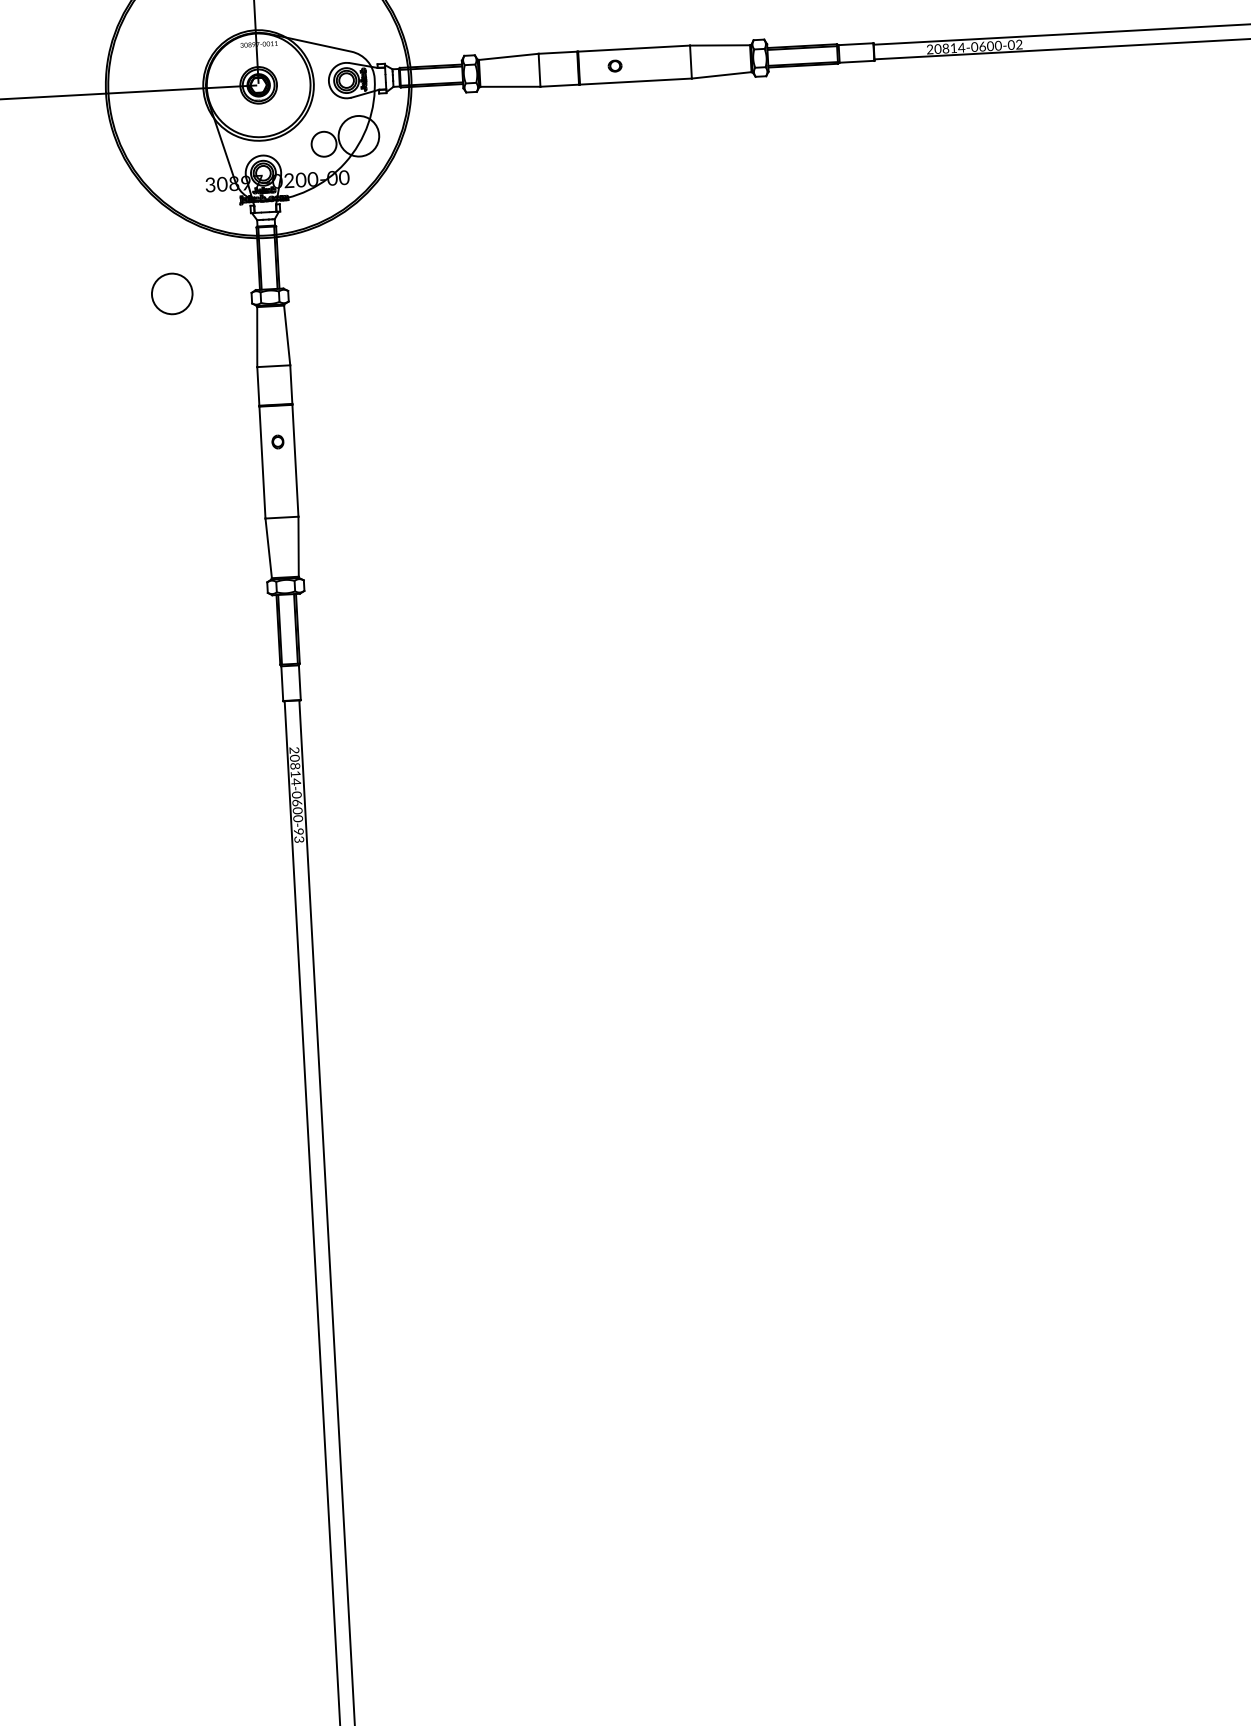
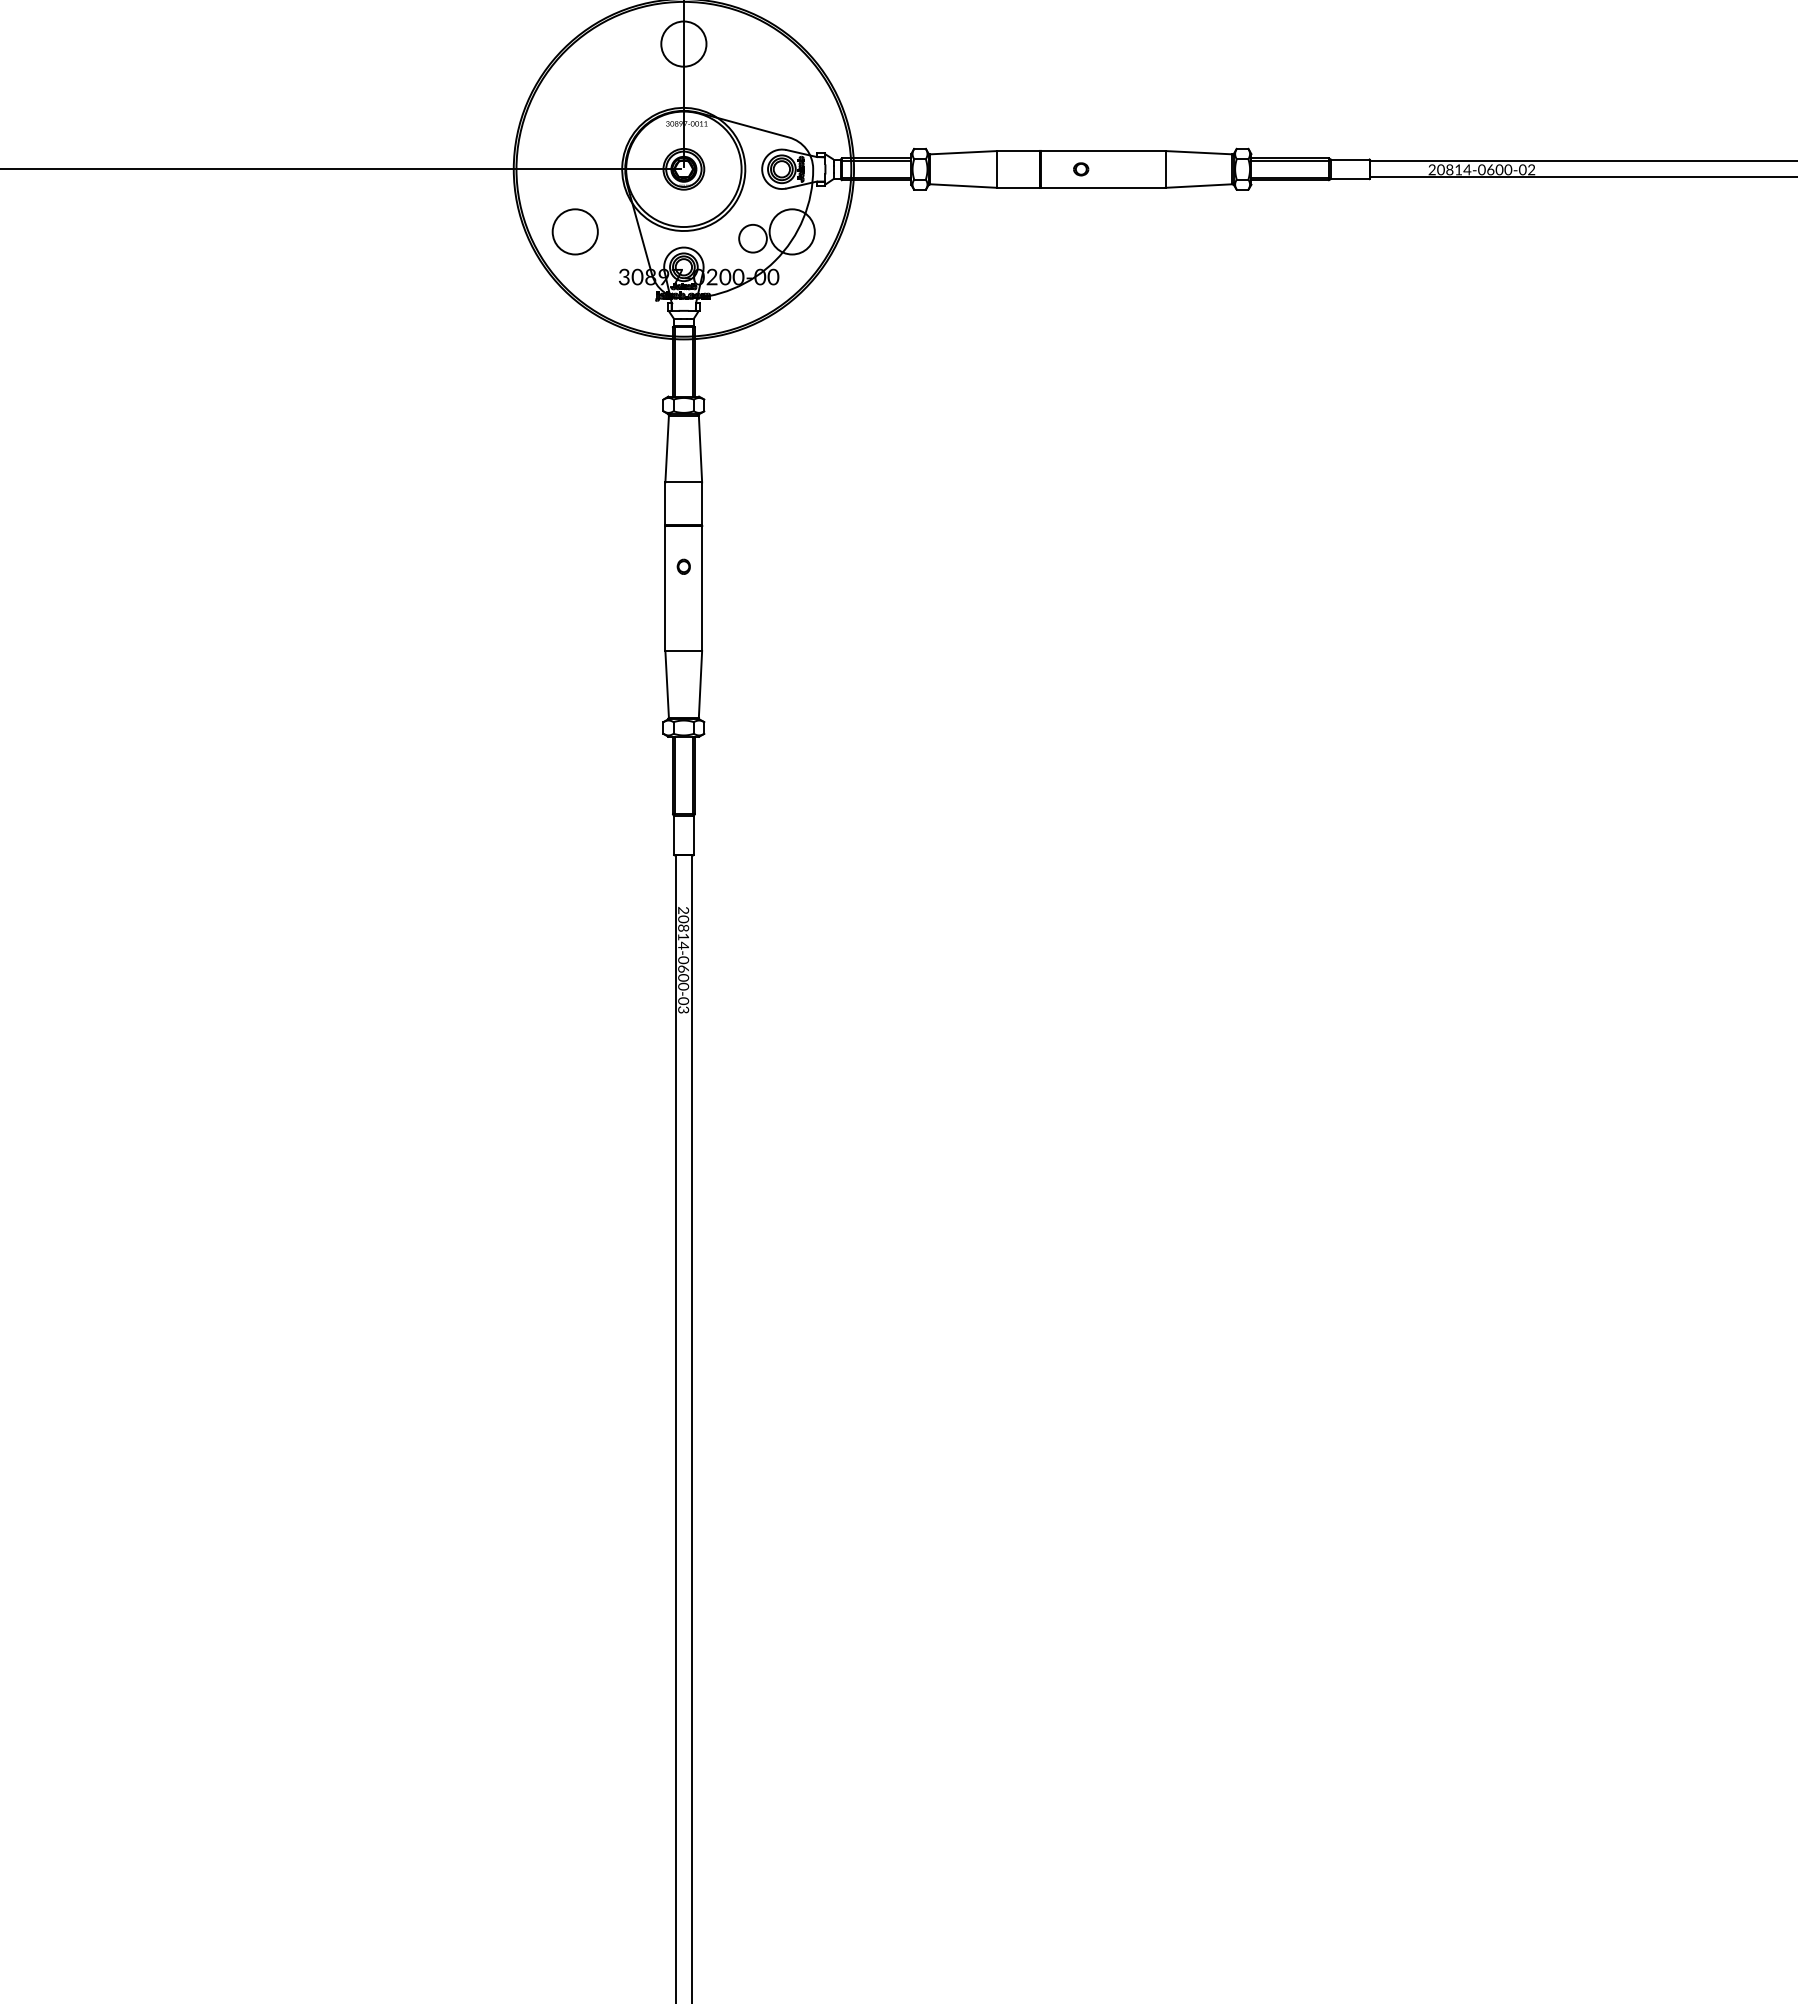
circle: (171, 293) -> (574, 231), moved
text: (297, 832) -> (682, 1001), 20814-0600-93 -> 20814-0600-03

